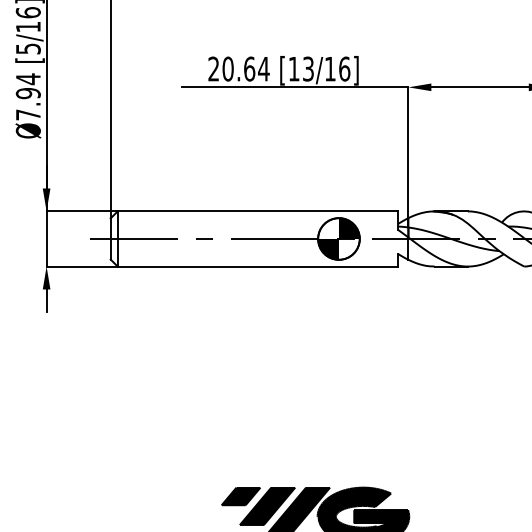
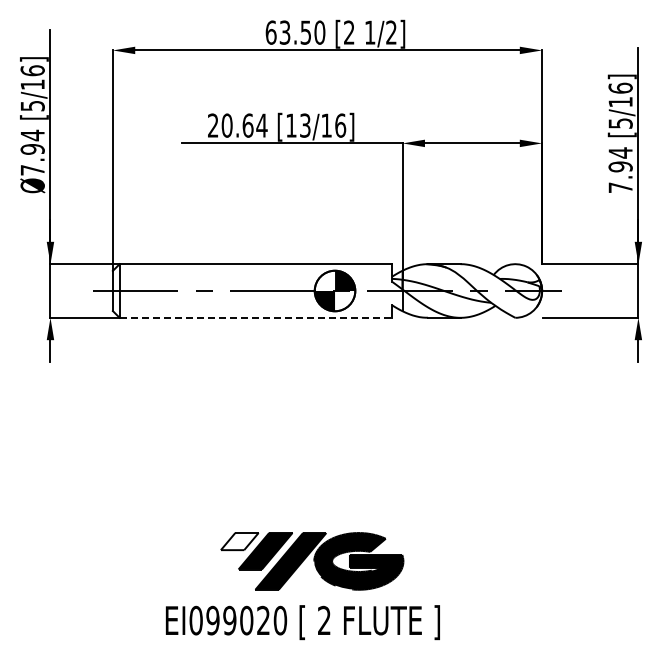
line: (258, 266) -> (256, 317), solid -> dashed
fill: (240, 496) -> (239, 541), removed

